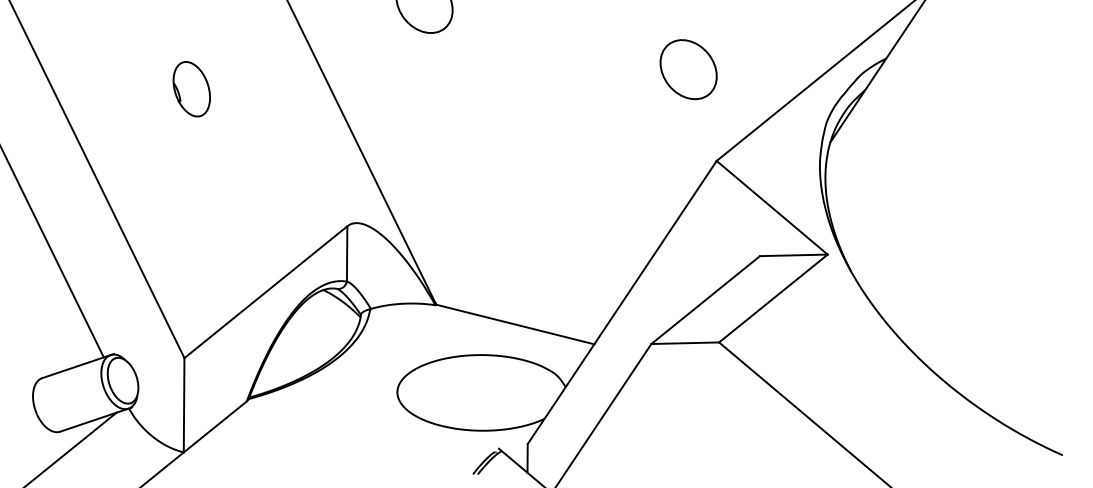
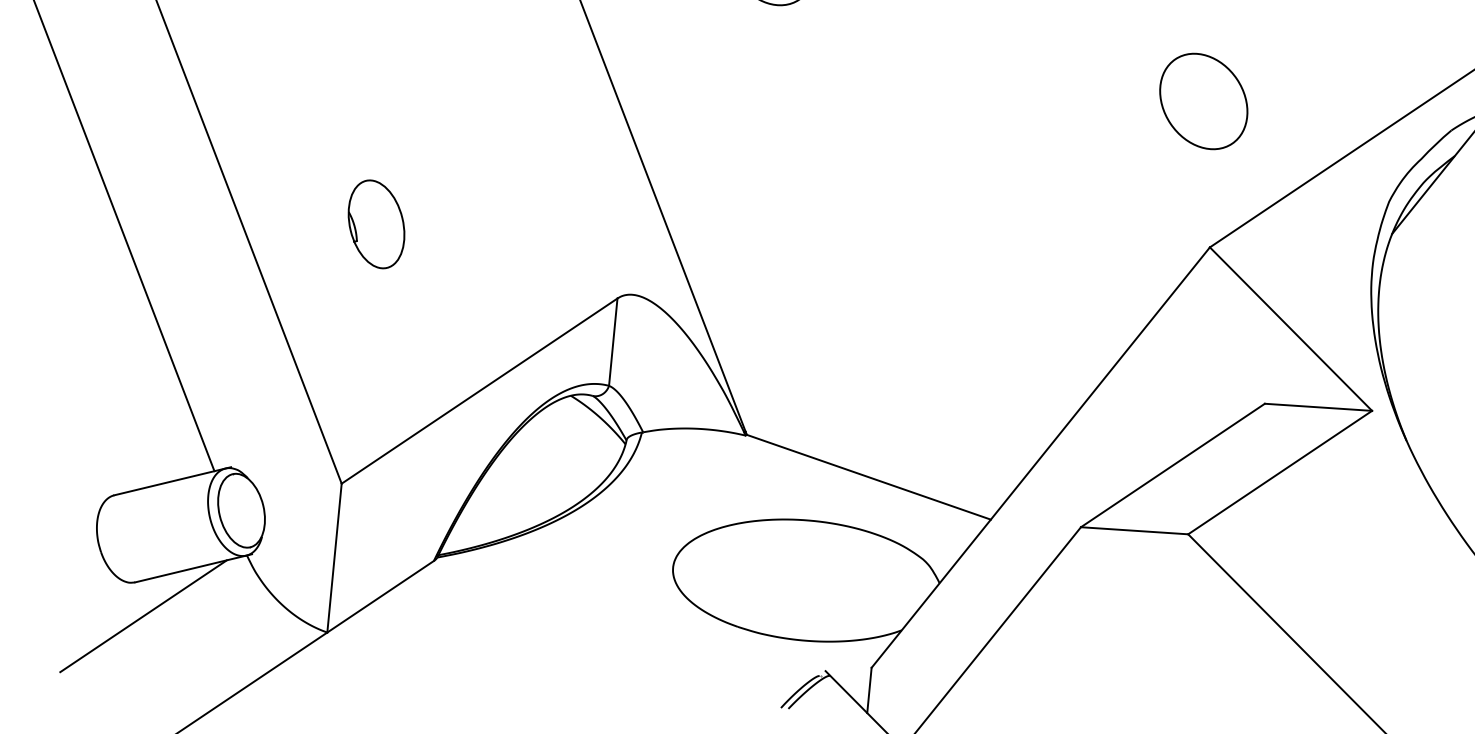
part: (688, 69) -> (1203, 101), moved
part: (191, 89) -> (376, 224), moved

